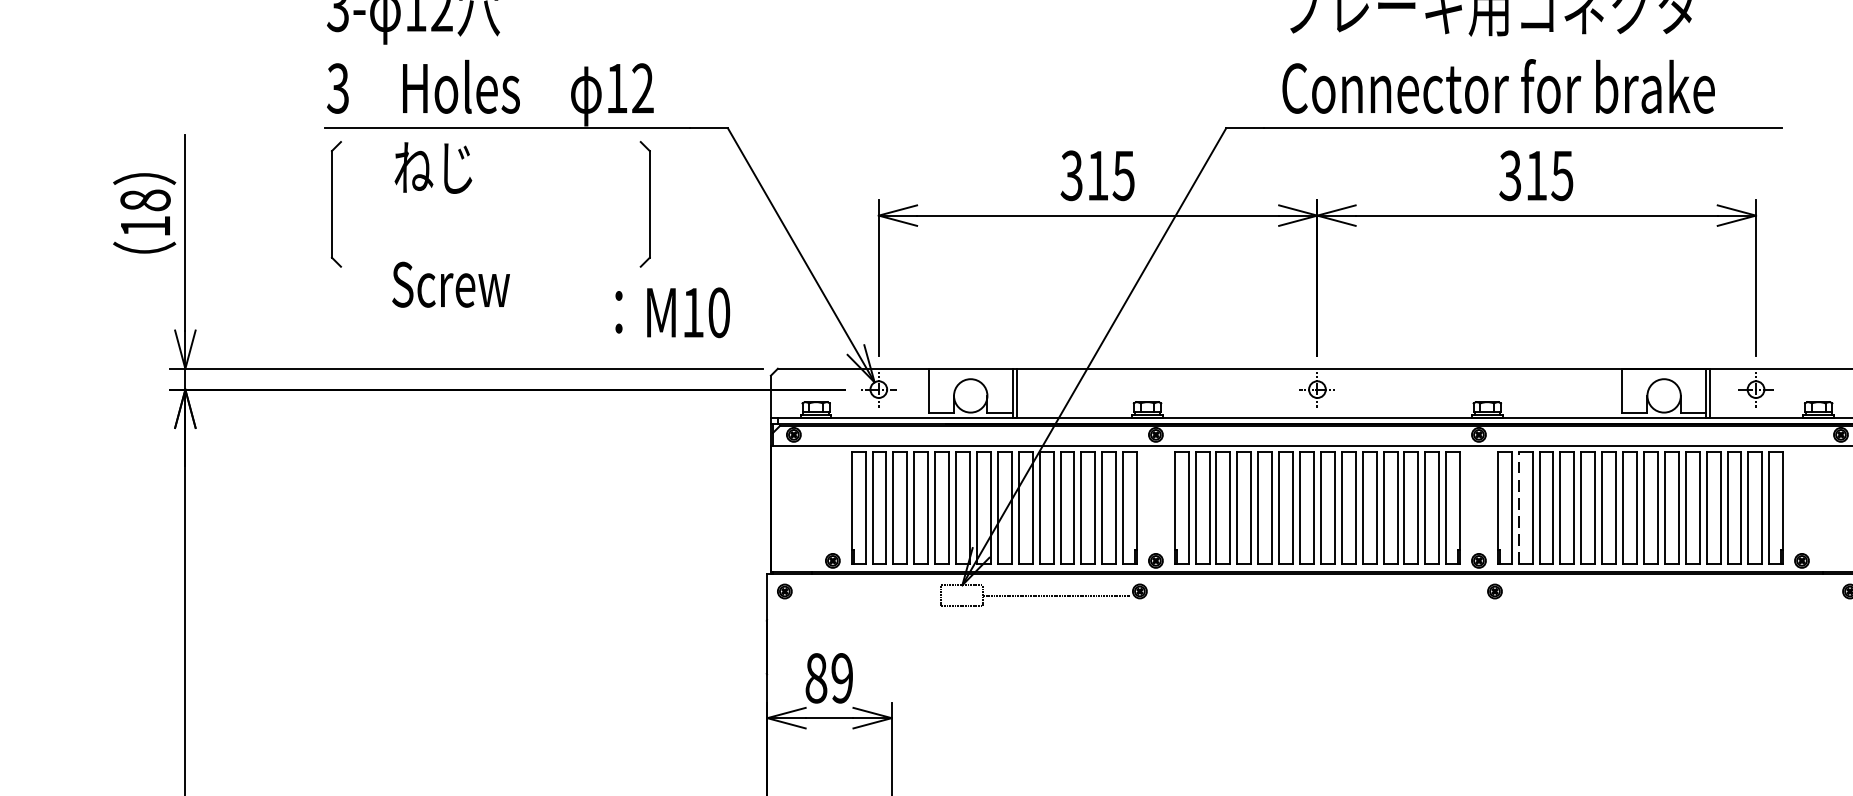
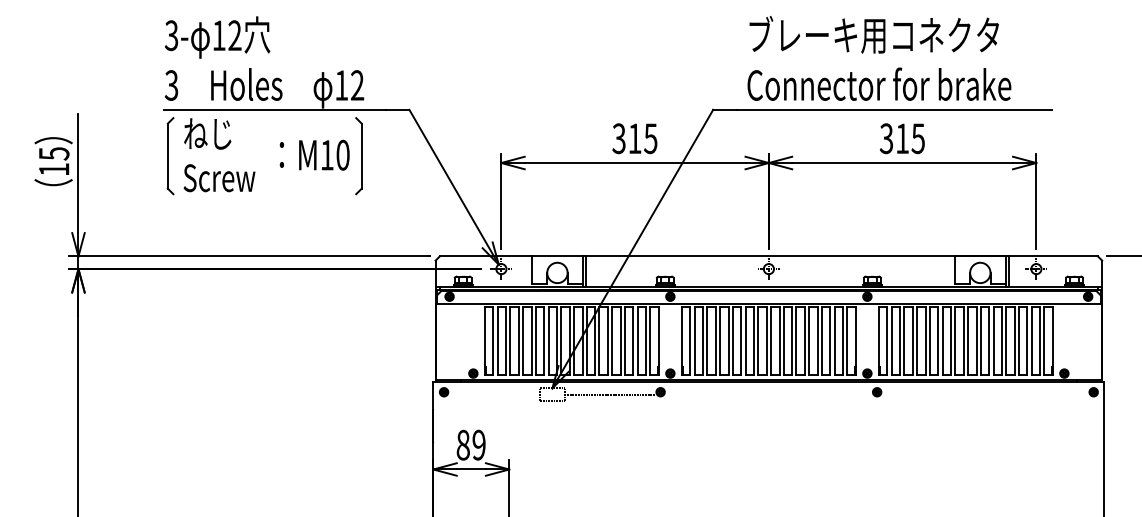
text: (432, 167) -> (207, 133), moved
text: (144, 200) -> (53, 153), 18 -> 15
text: (451, 285) -> (219, 178), moved
text: (672, 311) -> (314, 154), moved
line: (1518, 508) -> (891, 341), dashed -> solid

